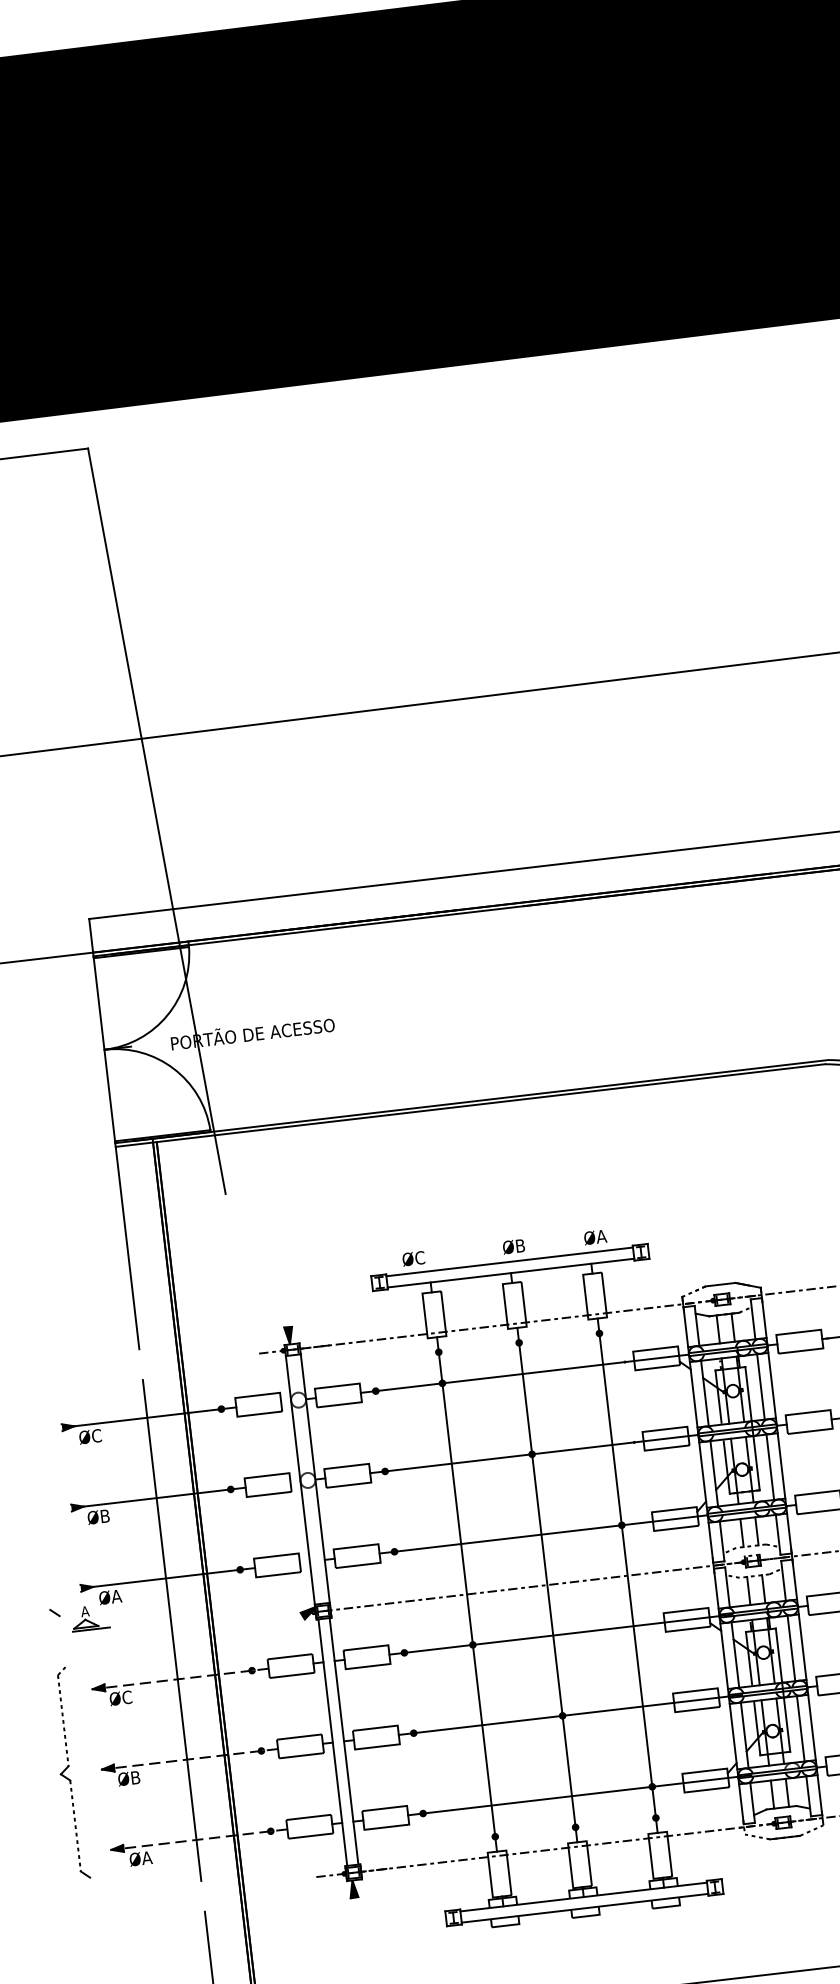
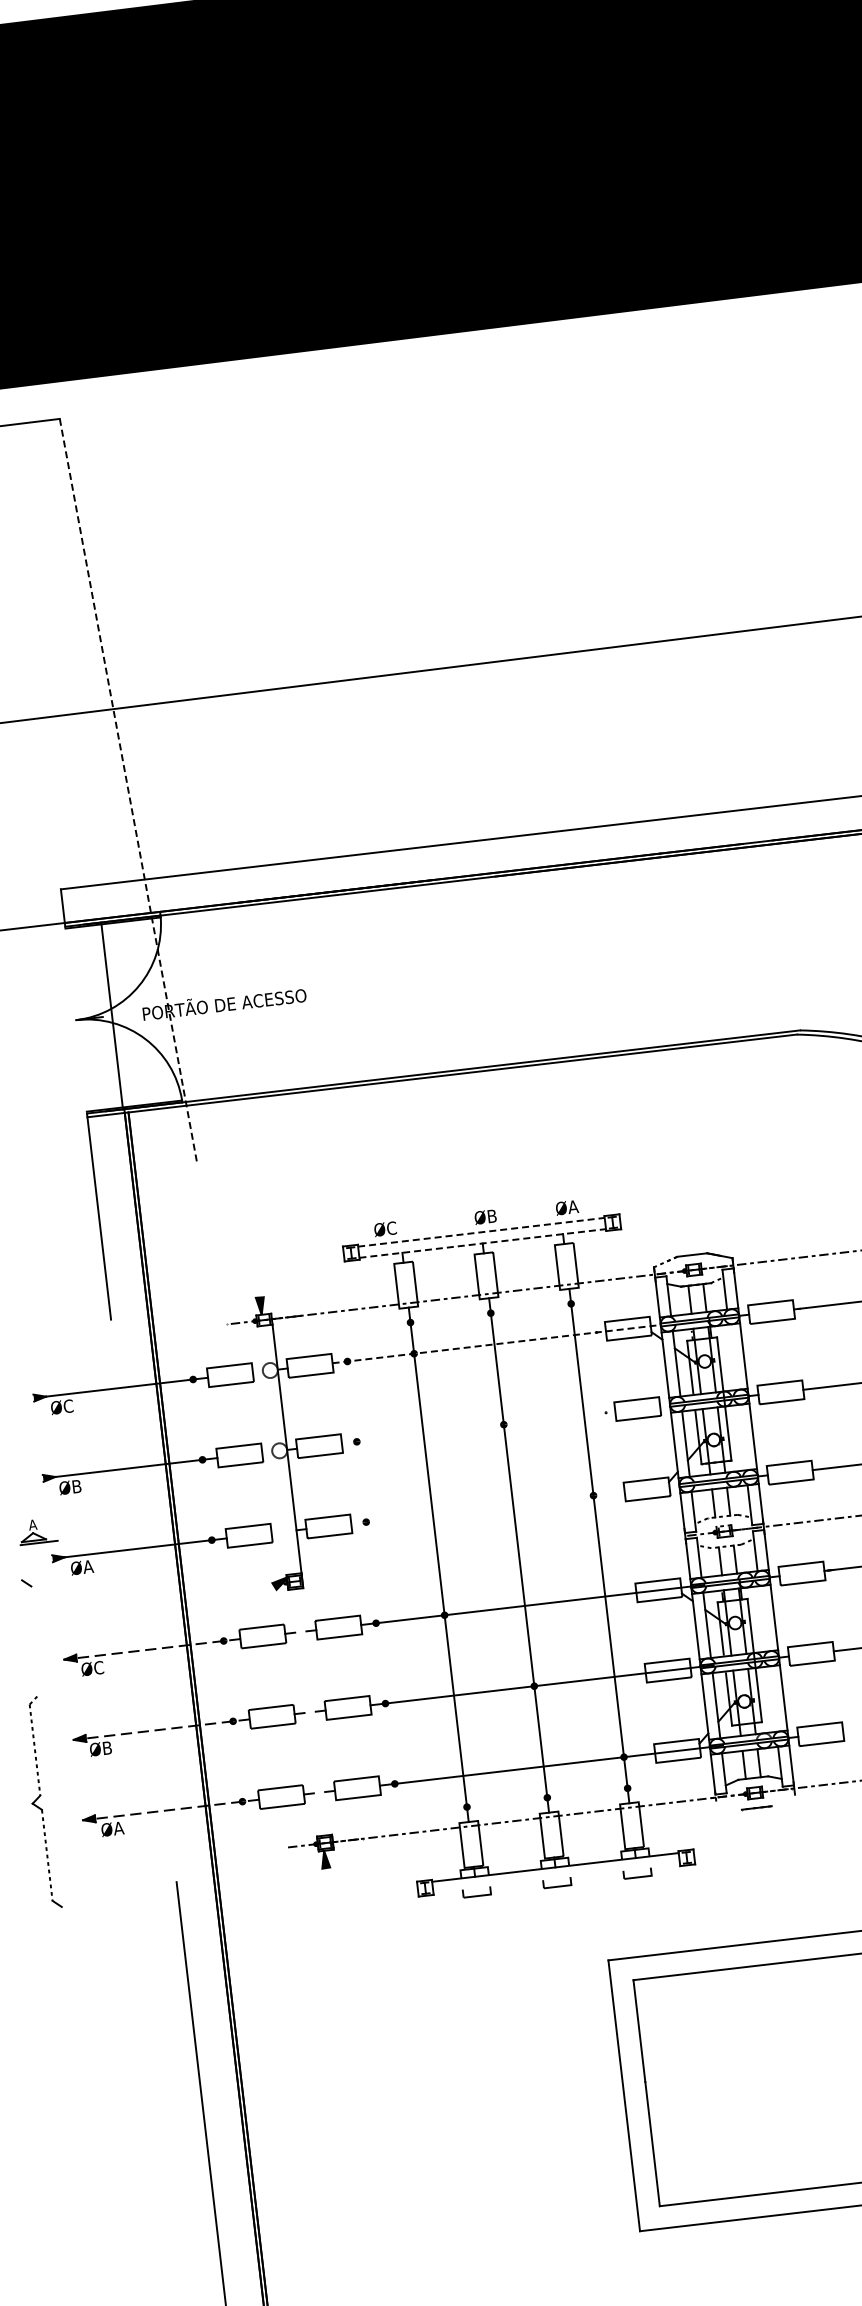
line: (156, 822) -> (128, 792), solid -> dashed
line: (104, 1049) -> (112, 1015), moved
line: (509, 1262) -> (481, 1232), solid -> dashed
line: (511, 1273) -> (483, 1243), solid -> dashed
line: (525, 1374) -> (497, 1344), solid -> dashed
line: (760, 1387) -> (732, 1357), removed
line: (533, 1454) -> (505, 1424), removed
line: (769, 1467) -> (741, 1437), removed
line: (299, 1481) -> (271, 1451), removed
line: (543, 1534) -> (515, 1504), removed
line: (533, 1586) -> (505, 1556), removed
part: (90, 1619) -> (38, 1532), moved
line: (171, 1630) -> (143, 1600), removed
line: (790, 1648) -> (762, 1618), removed
line: (800, 1728) -> (772, 1698), removed
line: (343, 1741) -> (315, 1711), removed
line: (332, 1742) -> (304, 1712), removed
part: (68, 1767) -> (40, 1796), moved
line: (811, 1830) -> (783, 1800), removed
line: (756, 1836) -> (728, 1806), removed
line: (584, 1908) -> (556, 1878), removed

